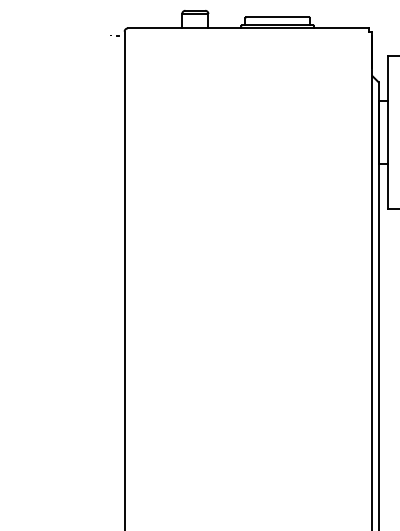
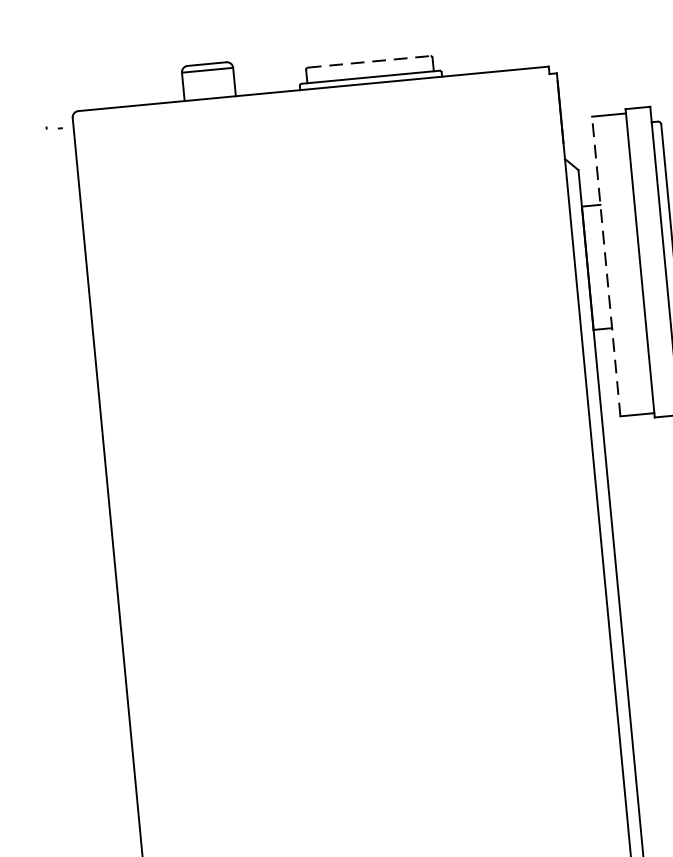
line: (278, 17) -> (370, 61), solid -> dashed
line: (388, 132) -> (606, 266), solid -> dashed

